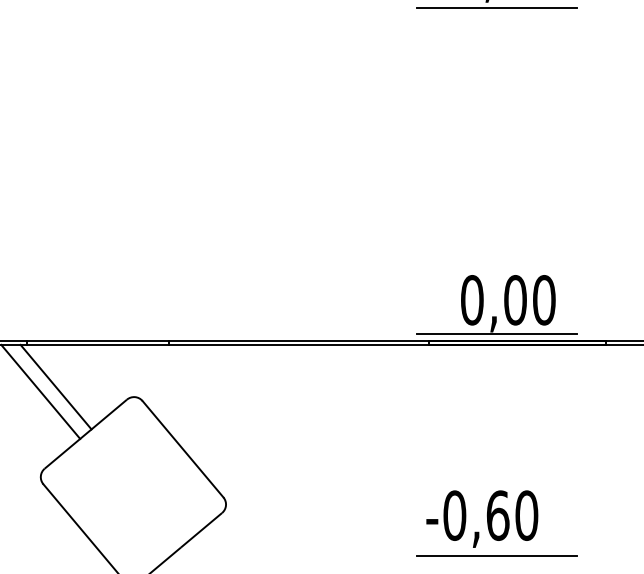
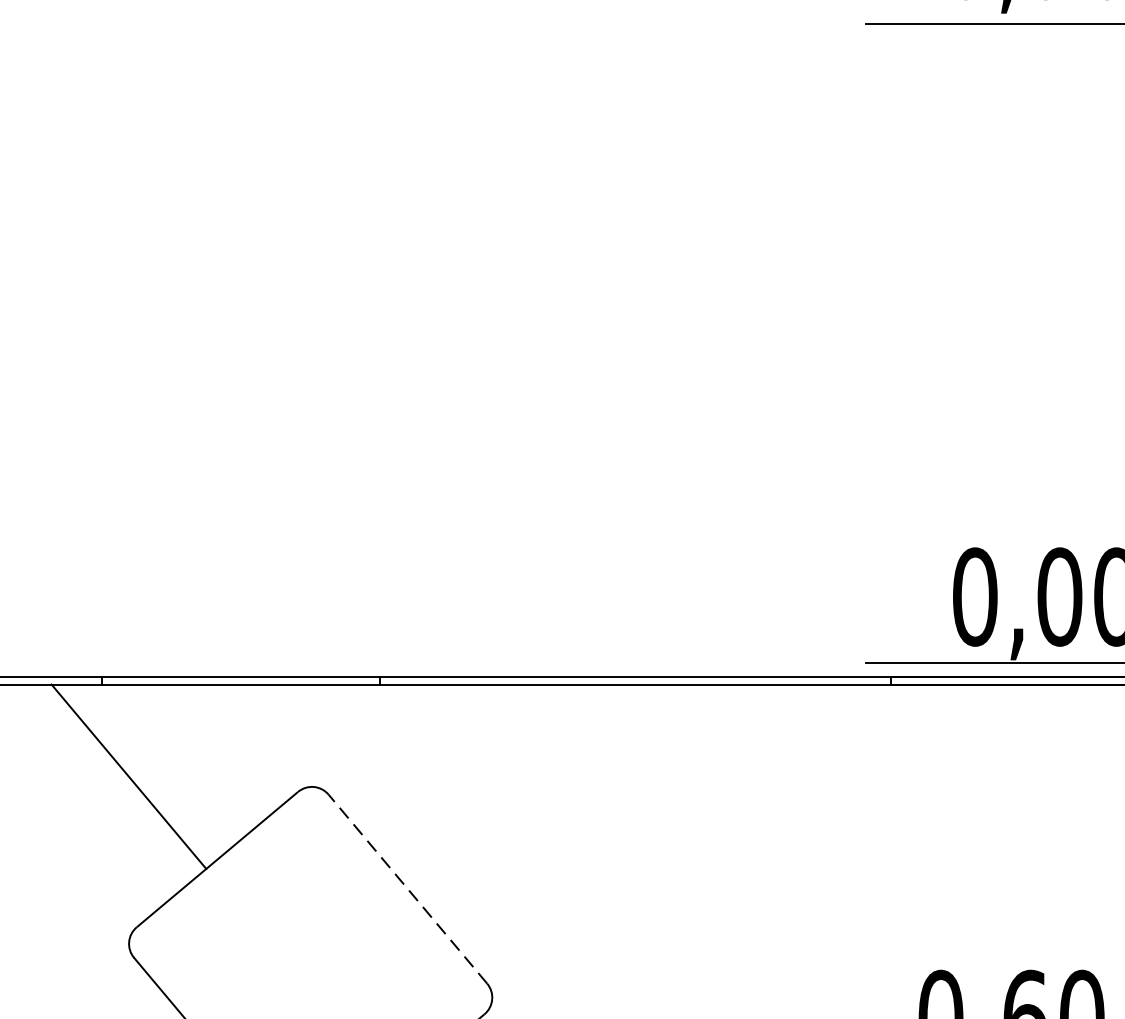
line: (55, 386) -> (157, 766), removed
line: (183, 449) -> (408, 889), solid -> dashed

